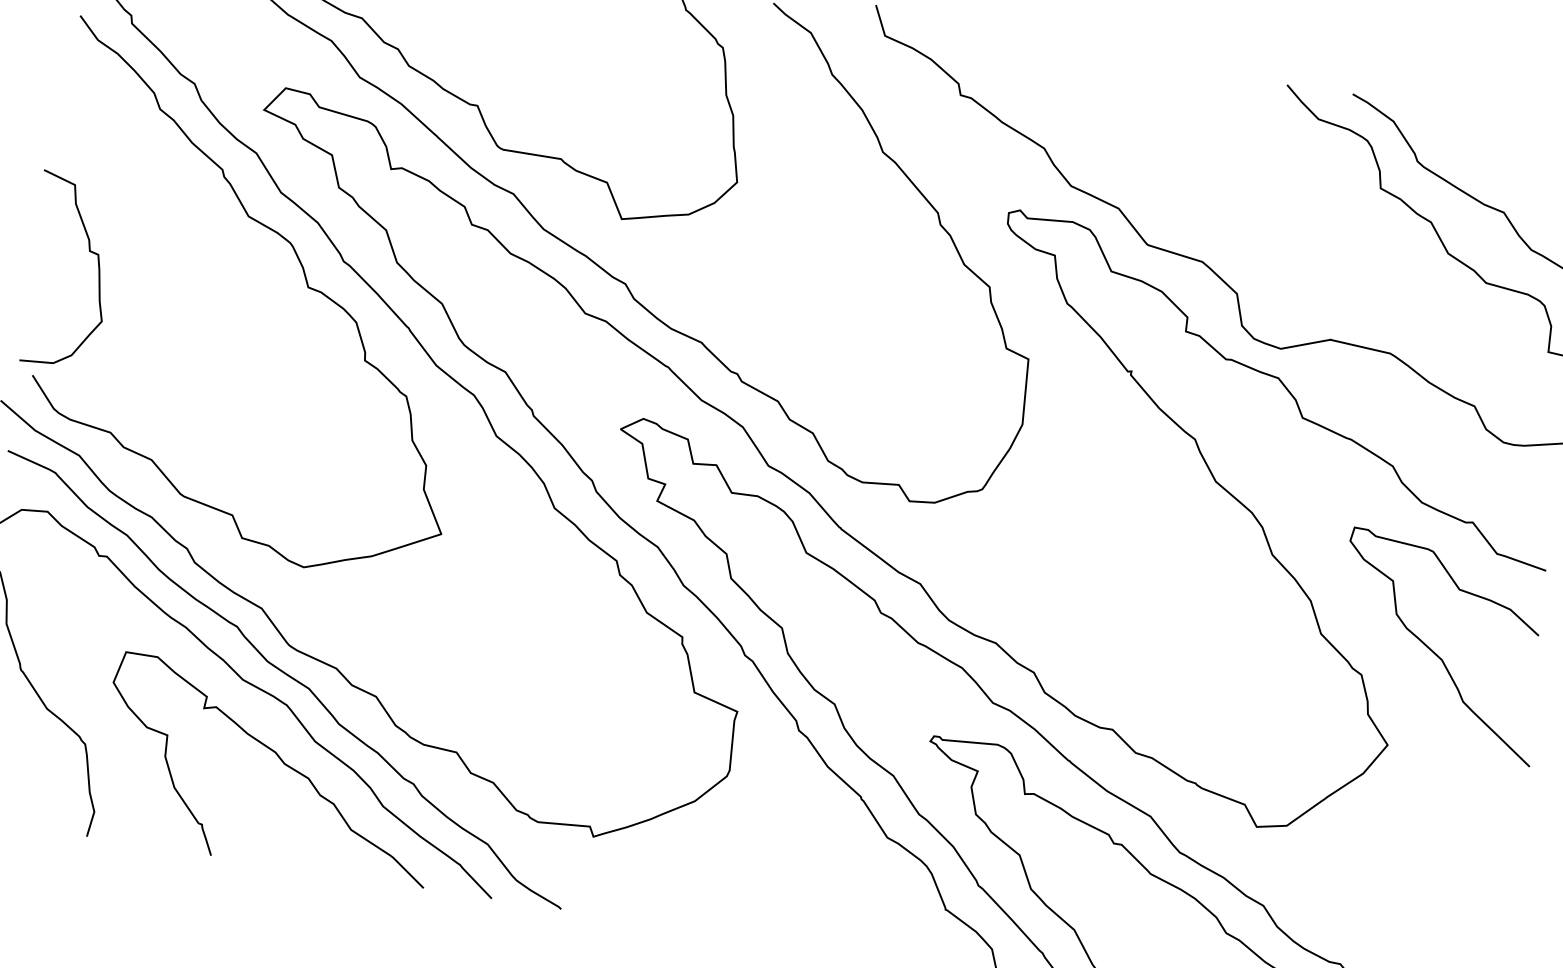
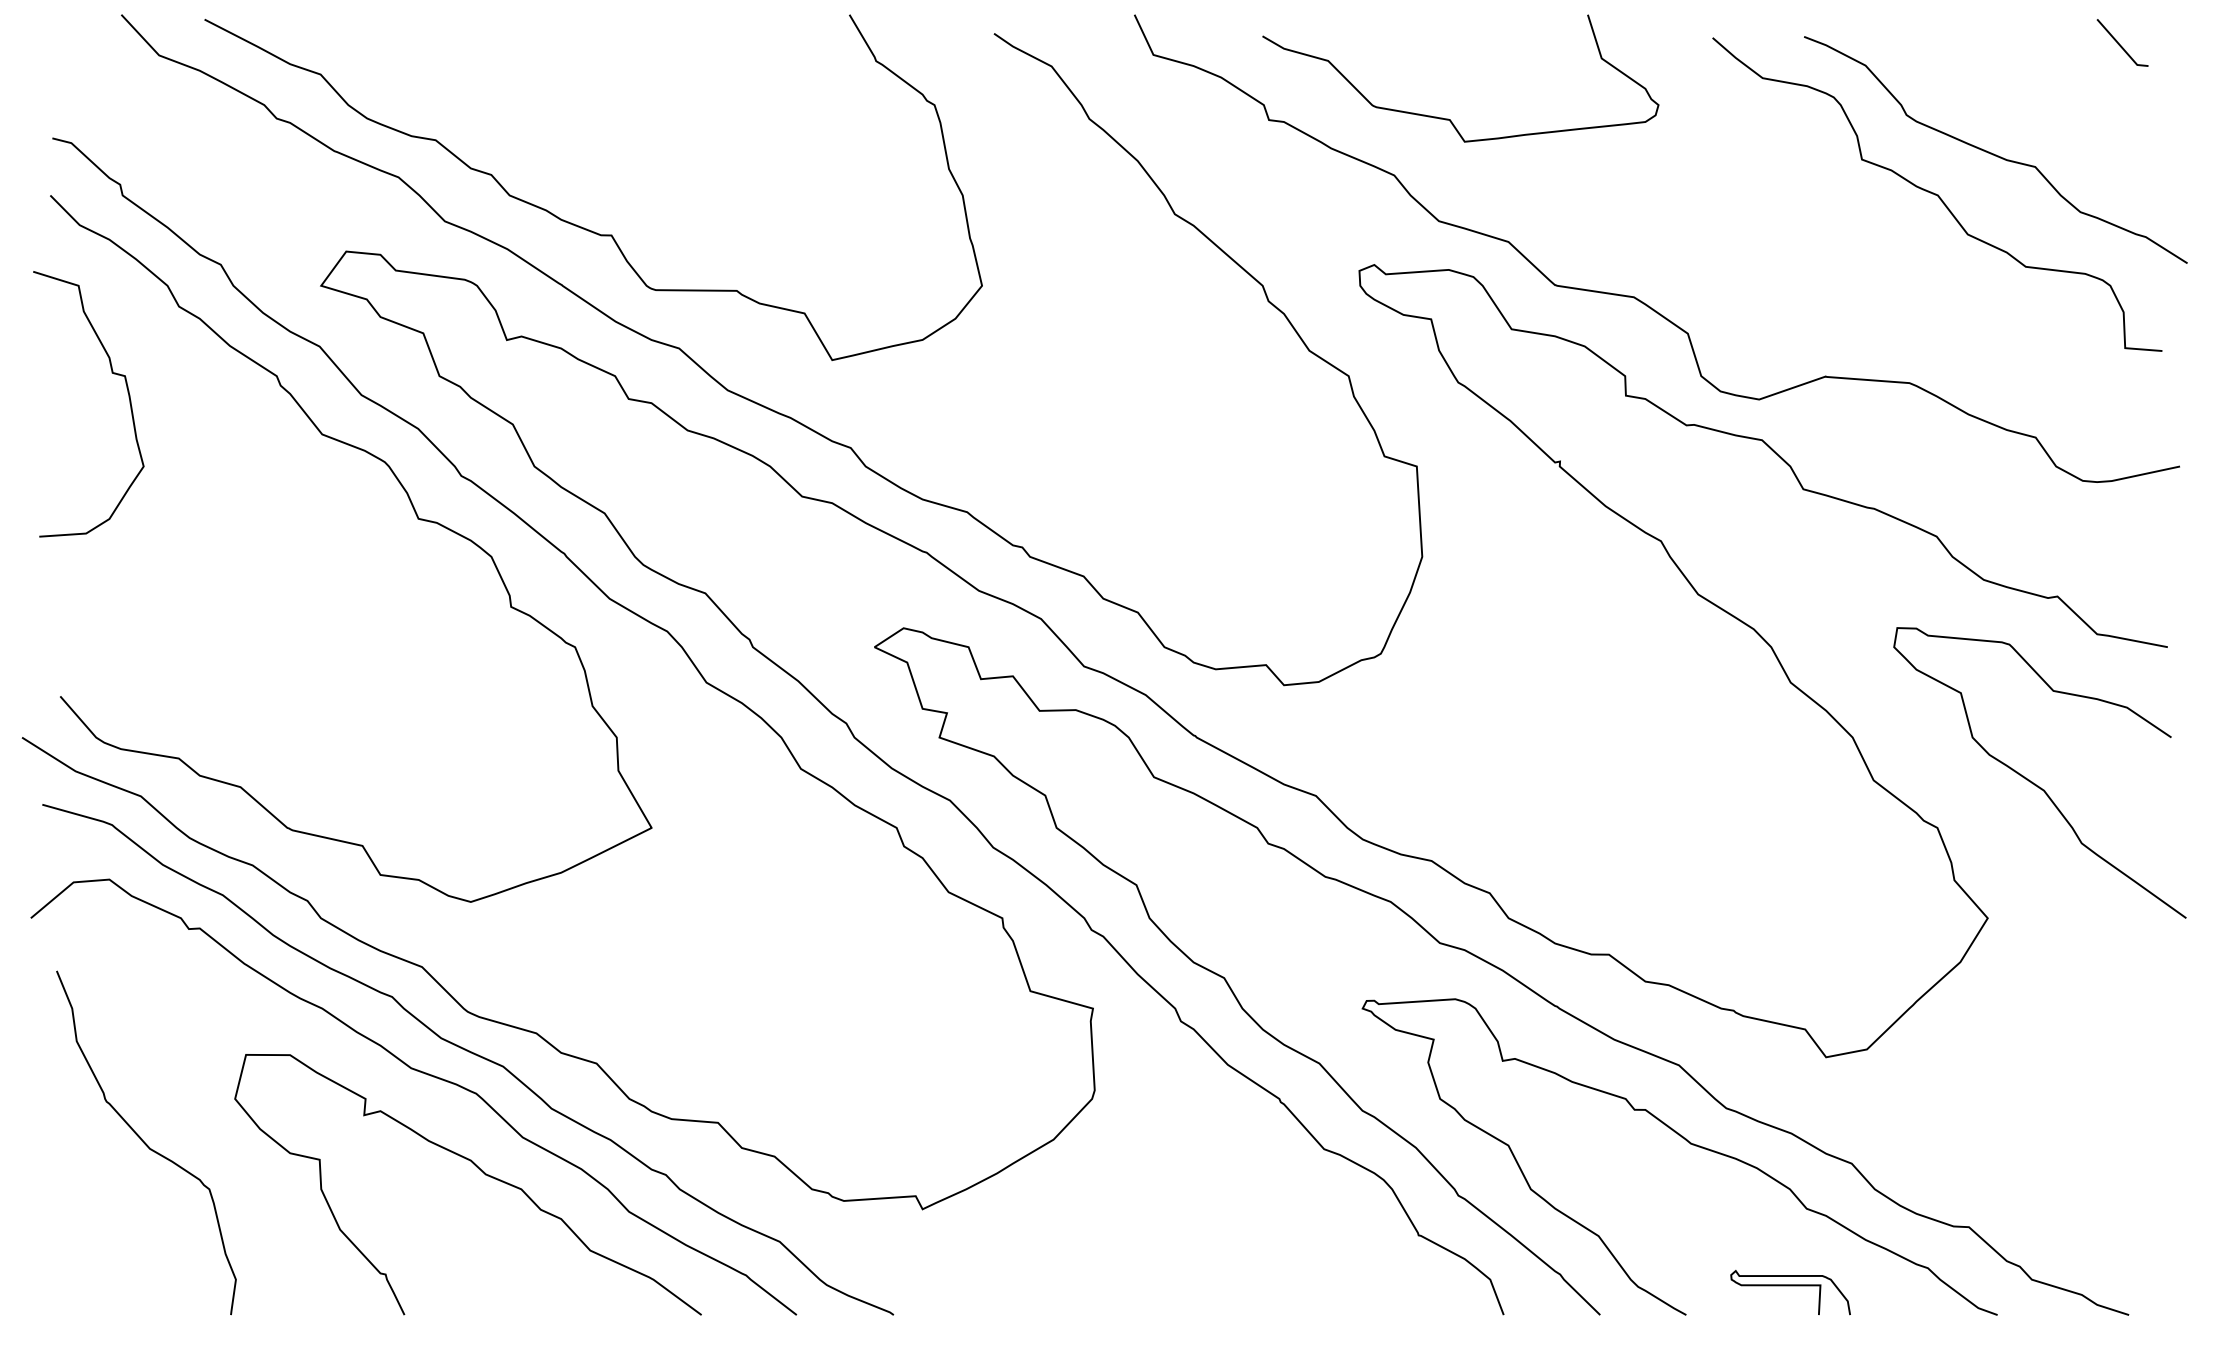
curve: (1089, 113) -> (1448, 118), added
curve: (89, 251) -> (112, 373), moved

